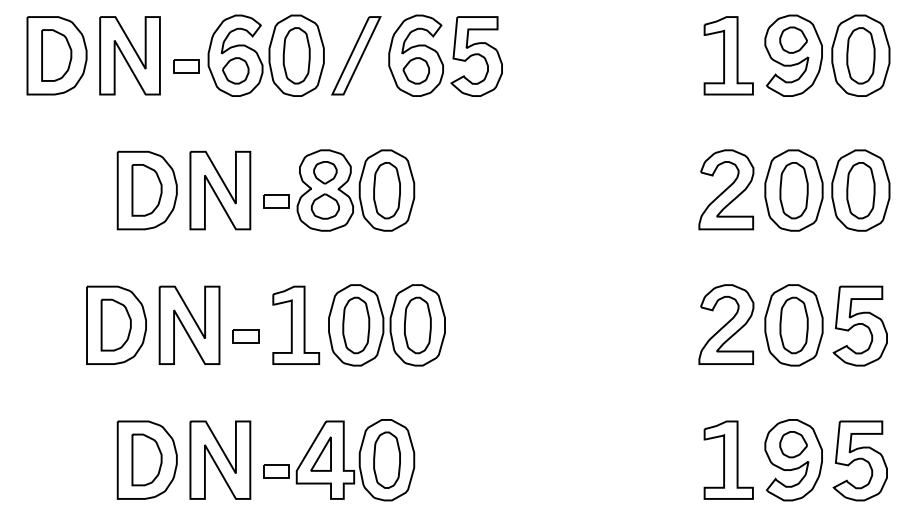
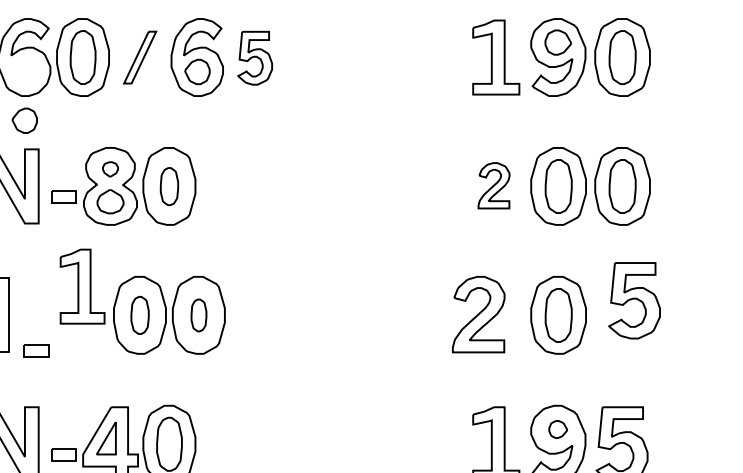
part: (356, 55) -> (140, 57), size x0.7
part: (476, 56) -> (255, 58), size x0.7
part: (235, 70) -> (24, 120), moved
part: (325, 172) -> (110, 169), size x0.7
part: (726, 189) -> (494, 185), size x0.6
part: (386, 190) -> (168, 186), size x0.7
part: (296, 324) -> (82, 285), moved
part: (726, 324) -> (478, 314), moved
part: (356, 325) -> (140, 315), size x0.7
part: (417, 325) -> (198, 315), size x0.6
part: (859, 325) -> (633, 300), moved
part: (245, 336) -> (36, 350), moved
part: (793, 444) -> (558, 429), size x0.7

